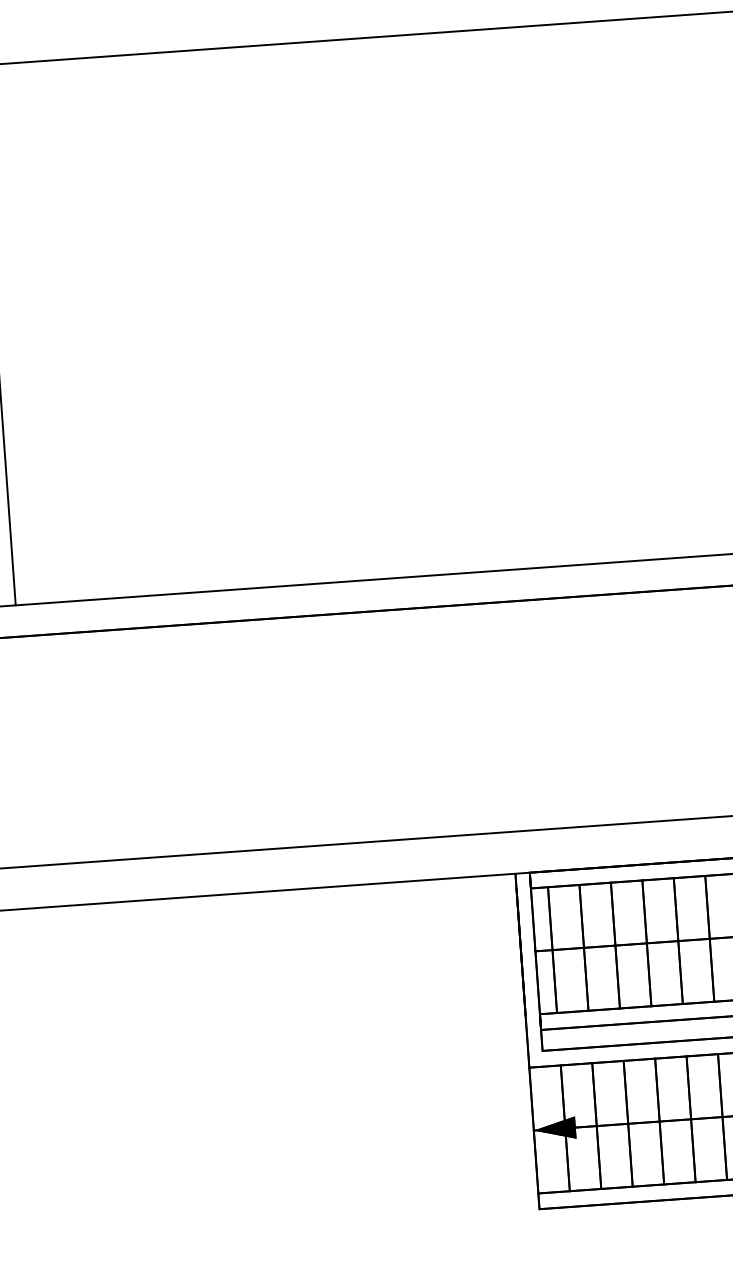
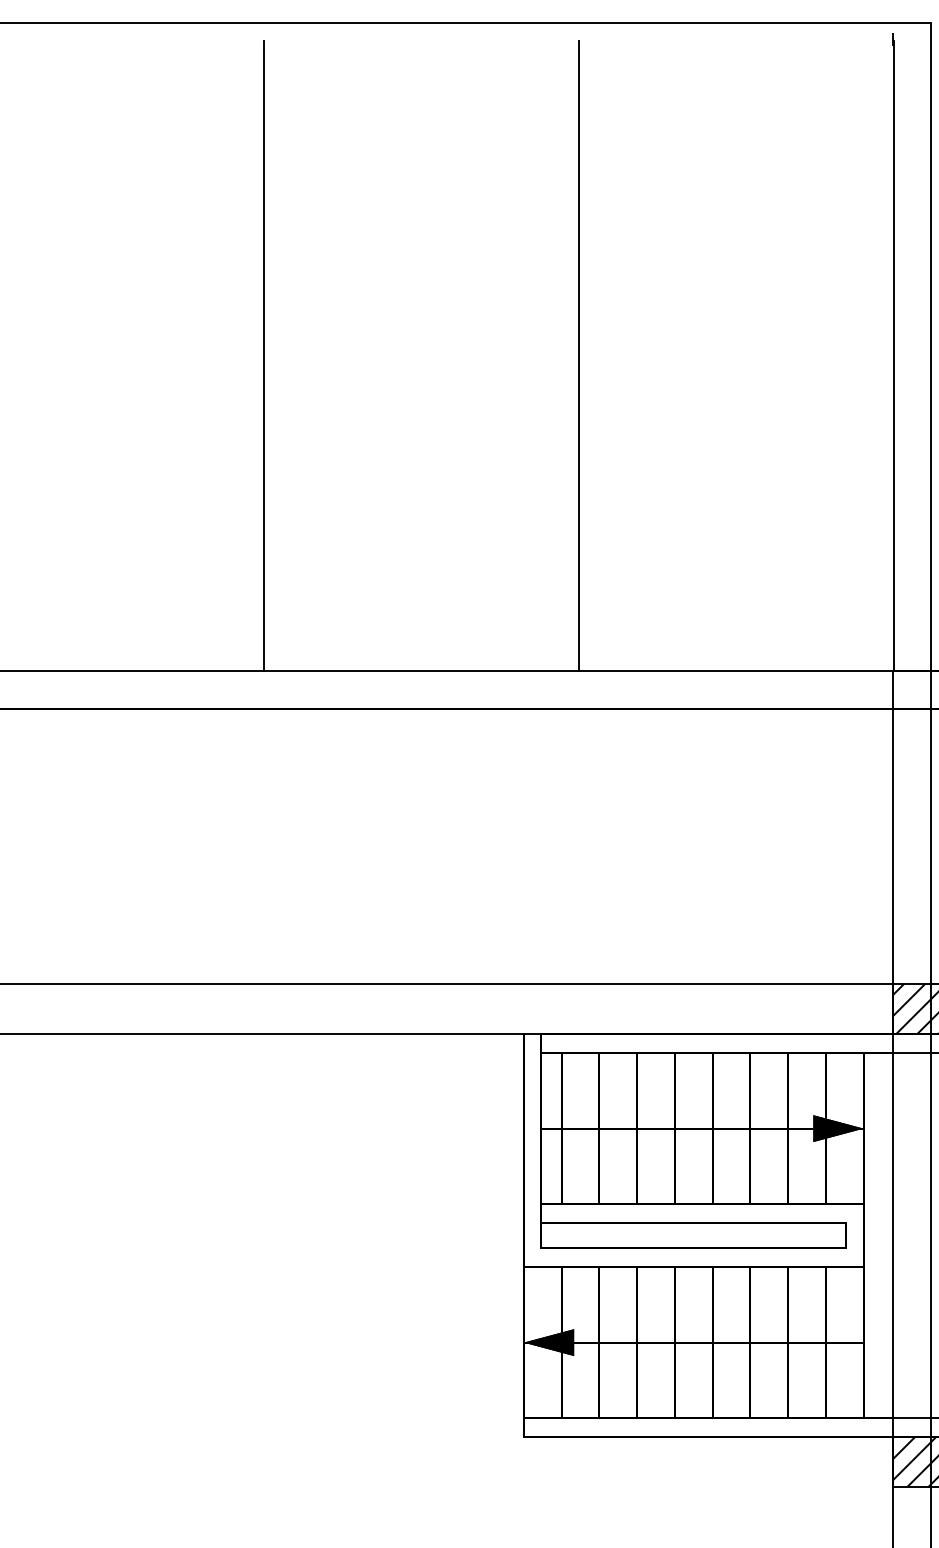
line: (521, 305) -> (579, 355), added
line: (259, 324) -> (264, 355), added

